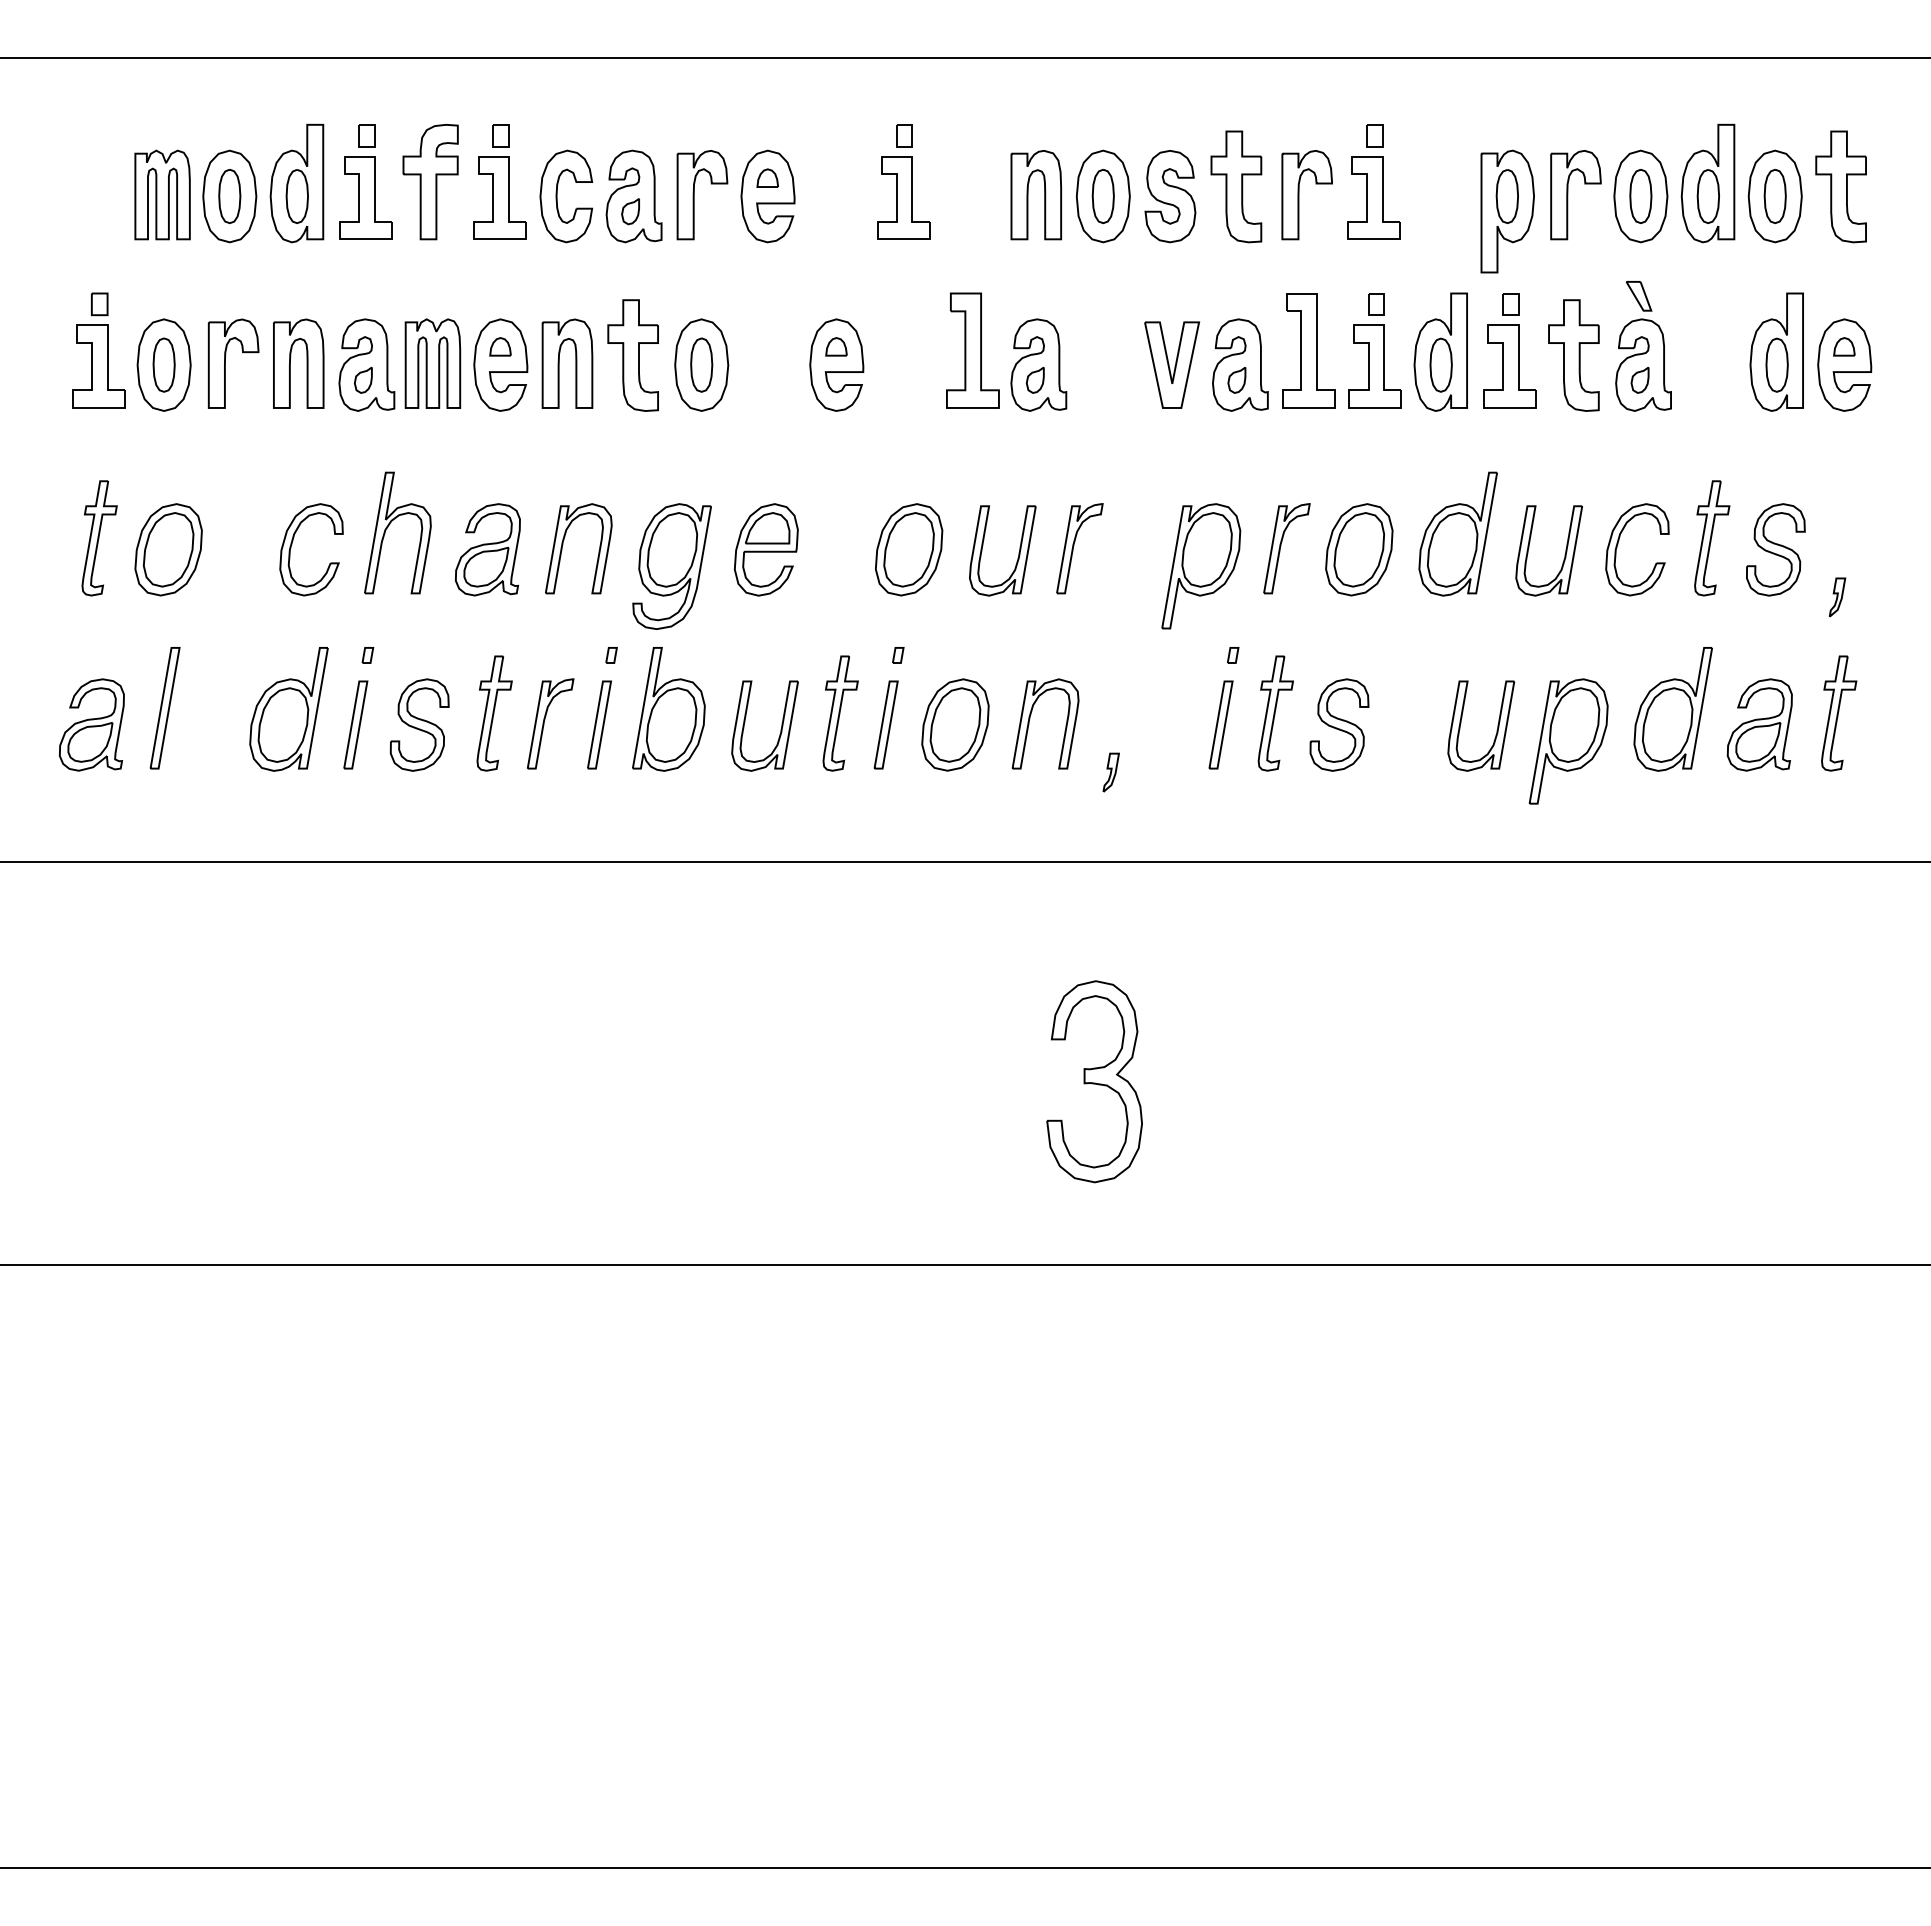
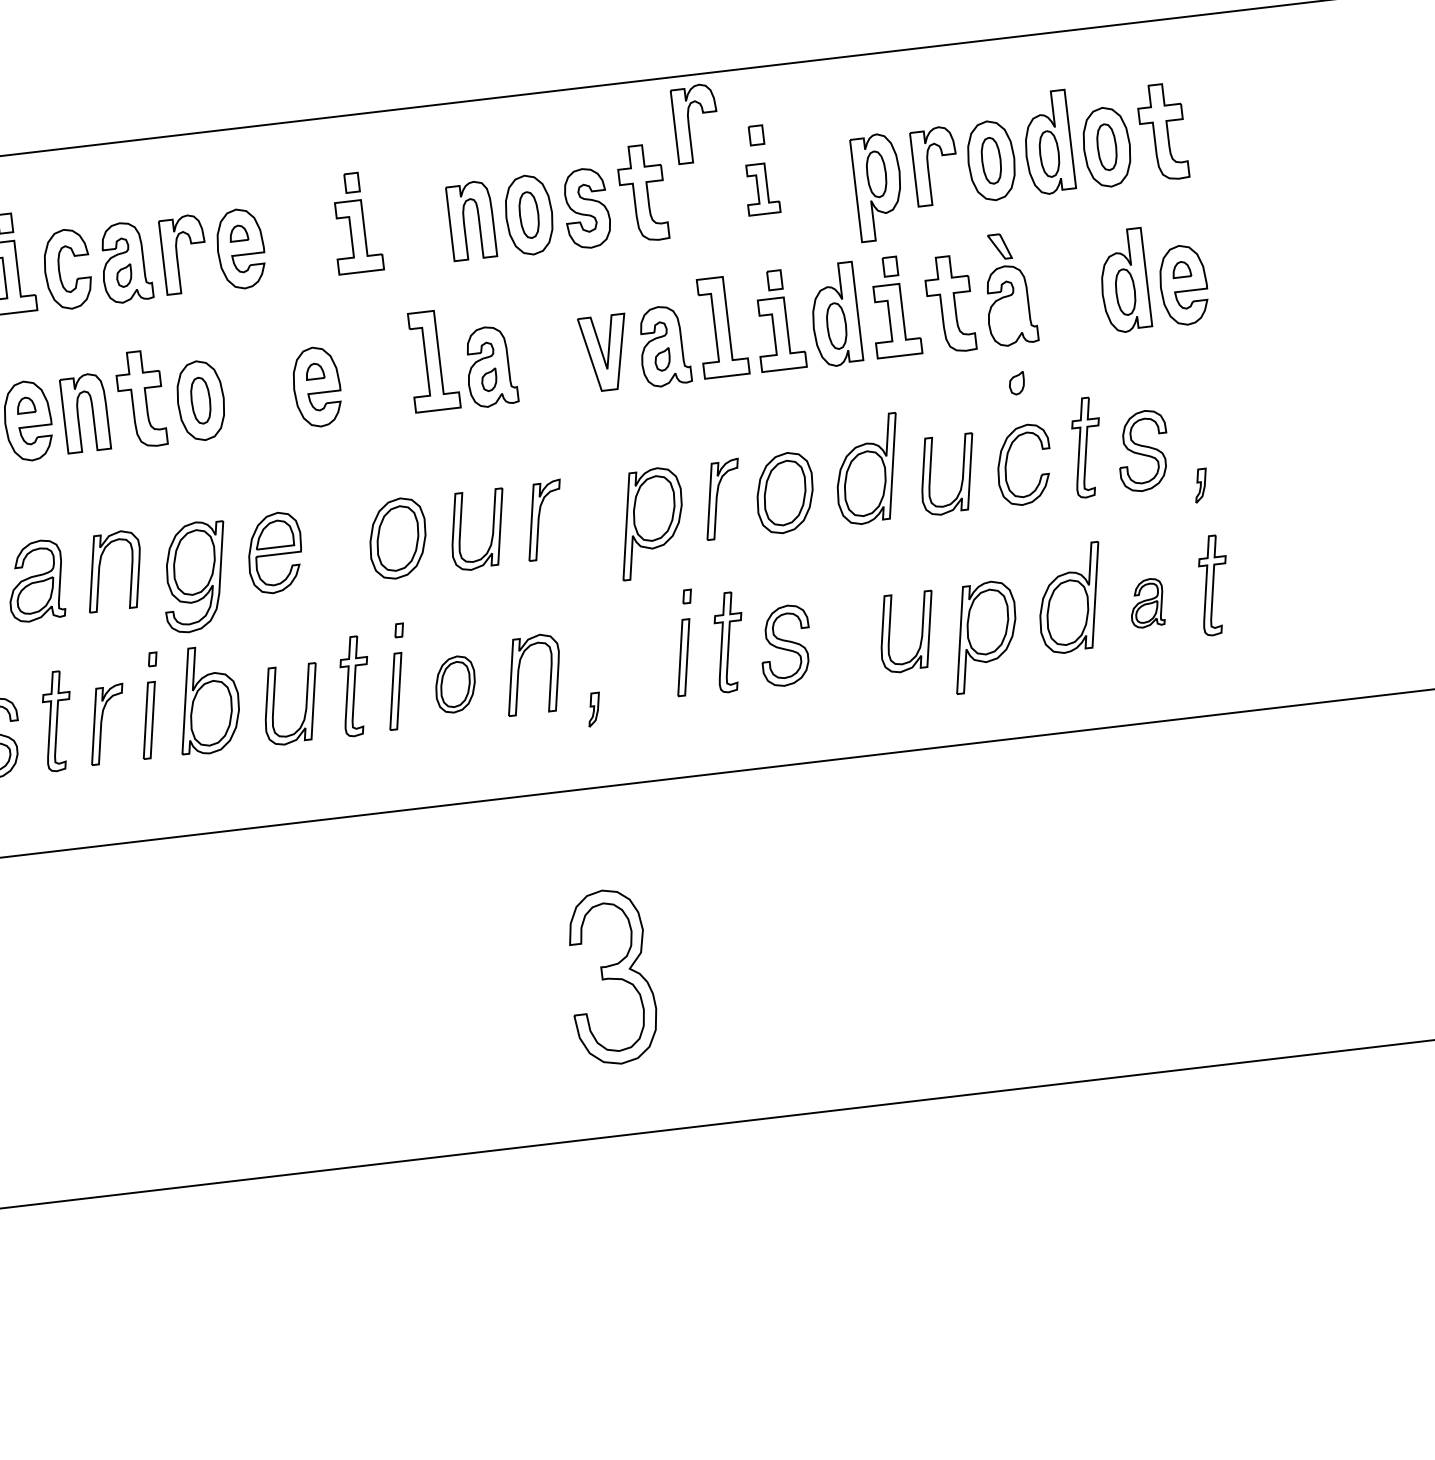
part: (1299, 195) -> (689, 124), moved
part: (1373, 197) -> (761, 188), size x0.7
part: (1639, 380) -> (1016, 383), moved
part: (955, 724) -> (455, 684), size x0.7
part: (1759, 724) -> (1146, 602), size x0.6

